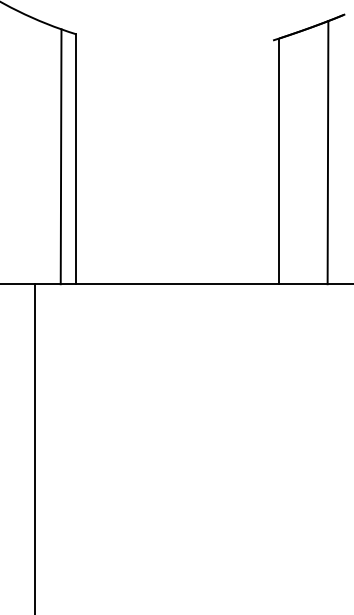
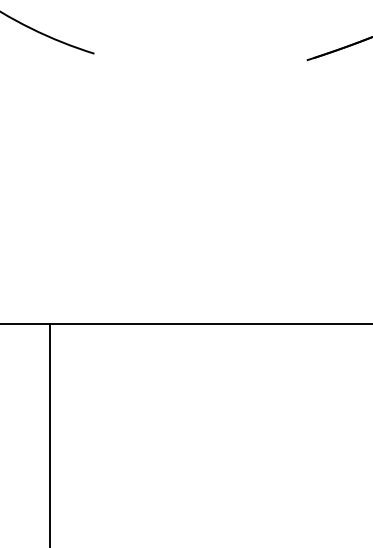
line: (327, 152) -> (365, 181), removed
line: (60, 156) -> (77, 185), removed
line: (76, 159) -> (94, 188), removed
line: (279, 161) -> (313, 191), removed

